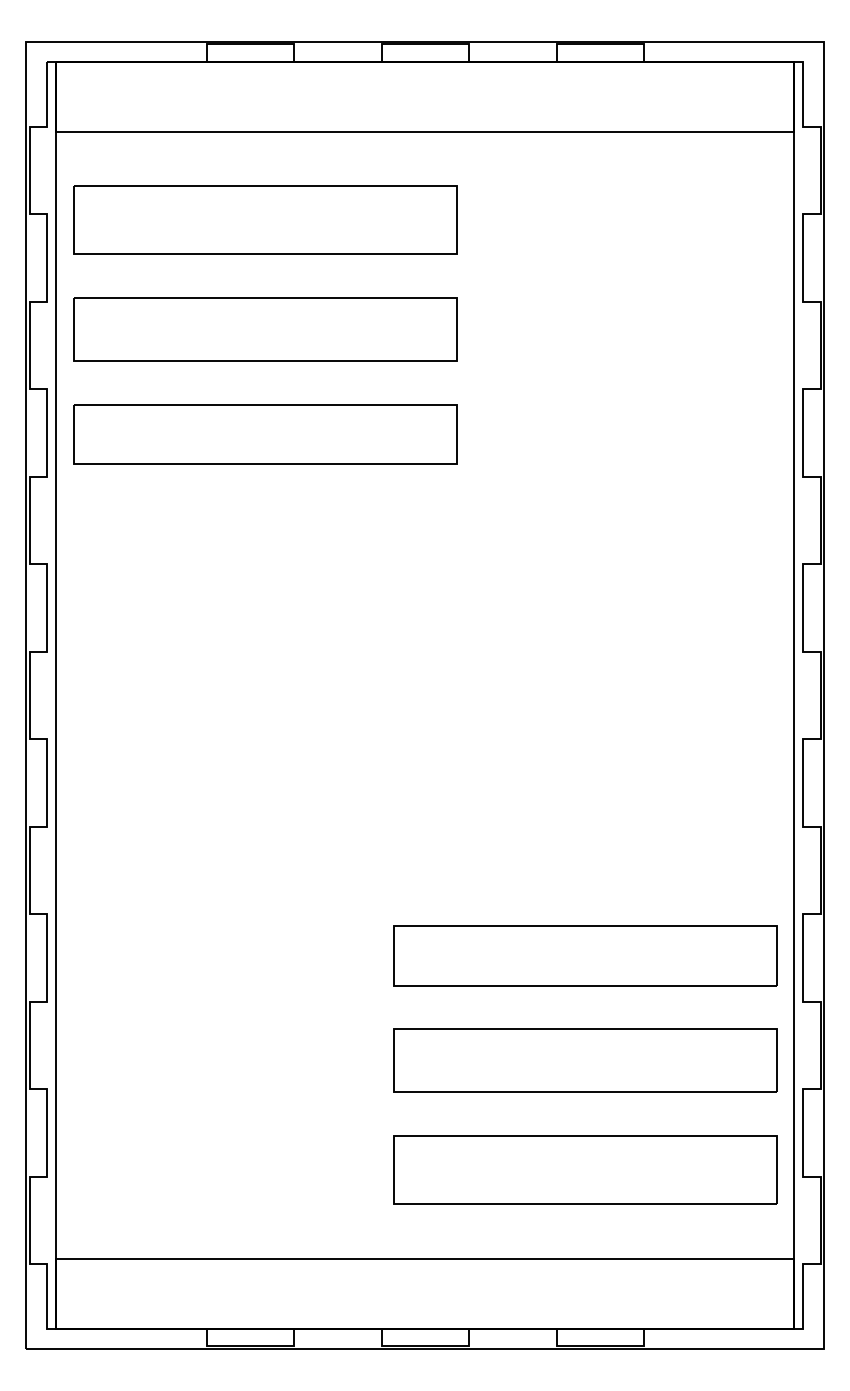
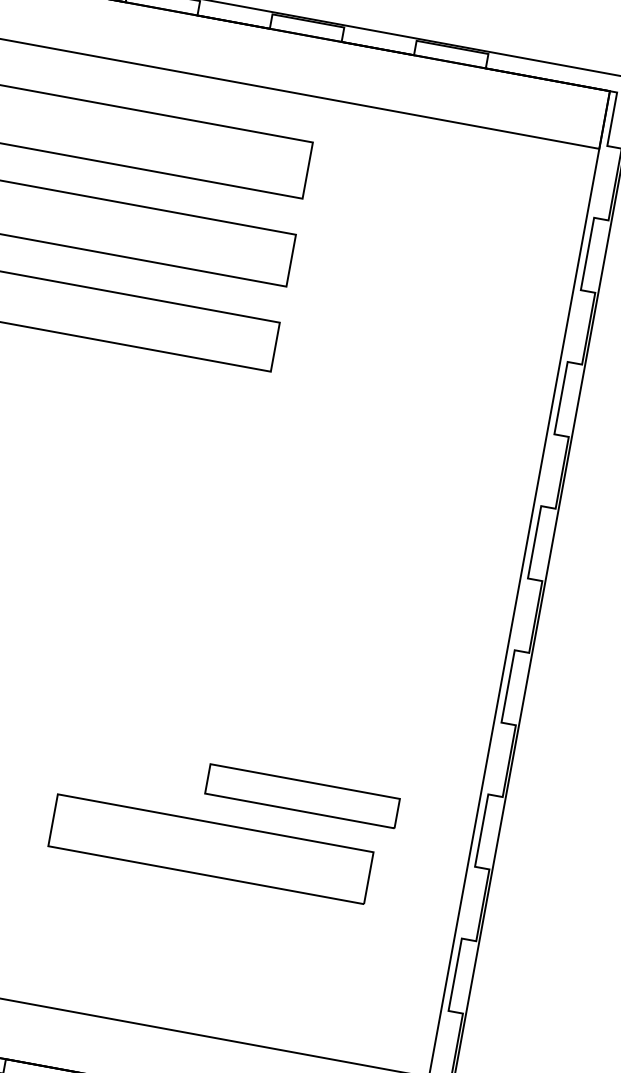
part: (585, 955) -> (302, 795), size x0.6
part: (585, 1060) -> (211, 848), moved
part: (585, 1169) -> (270, 972), removed

